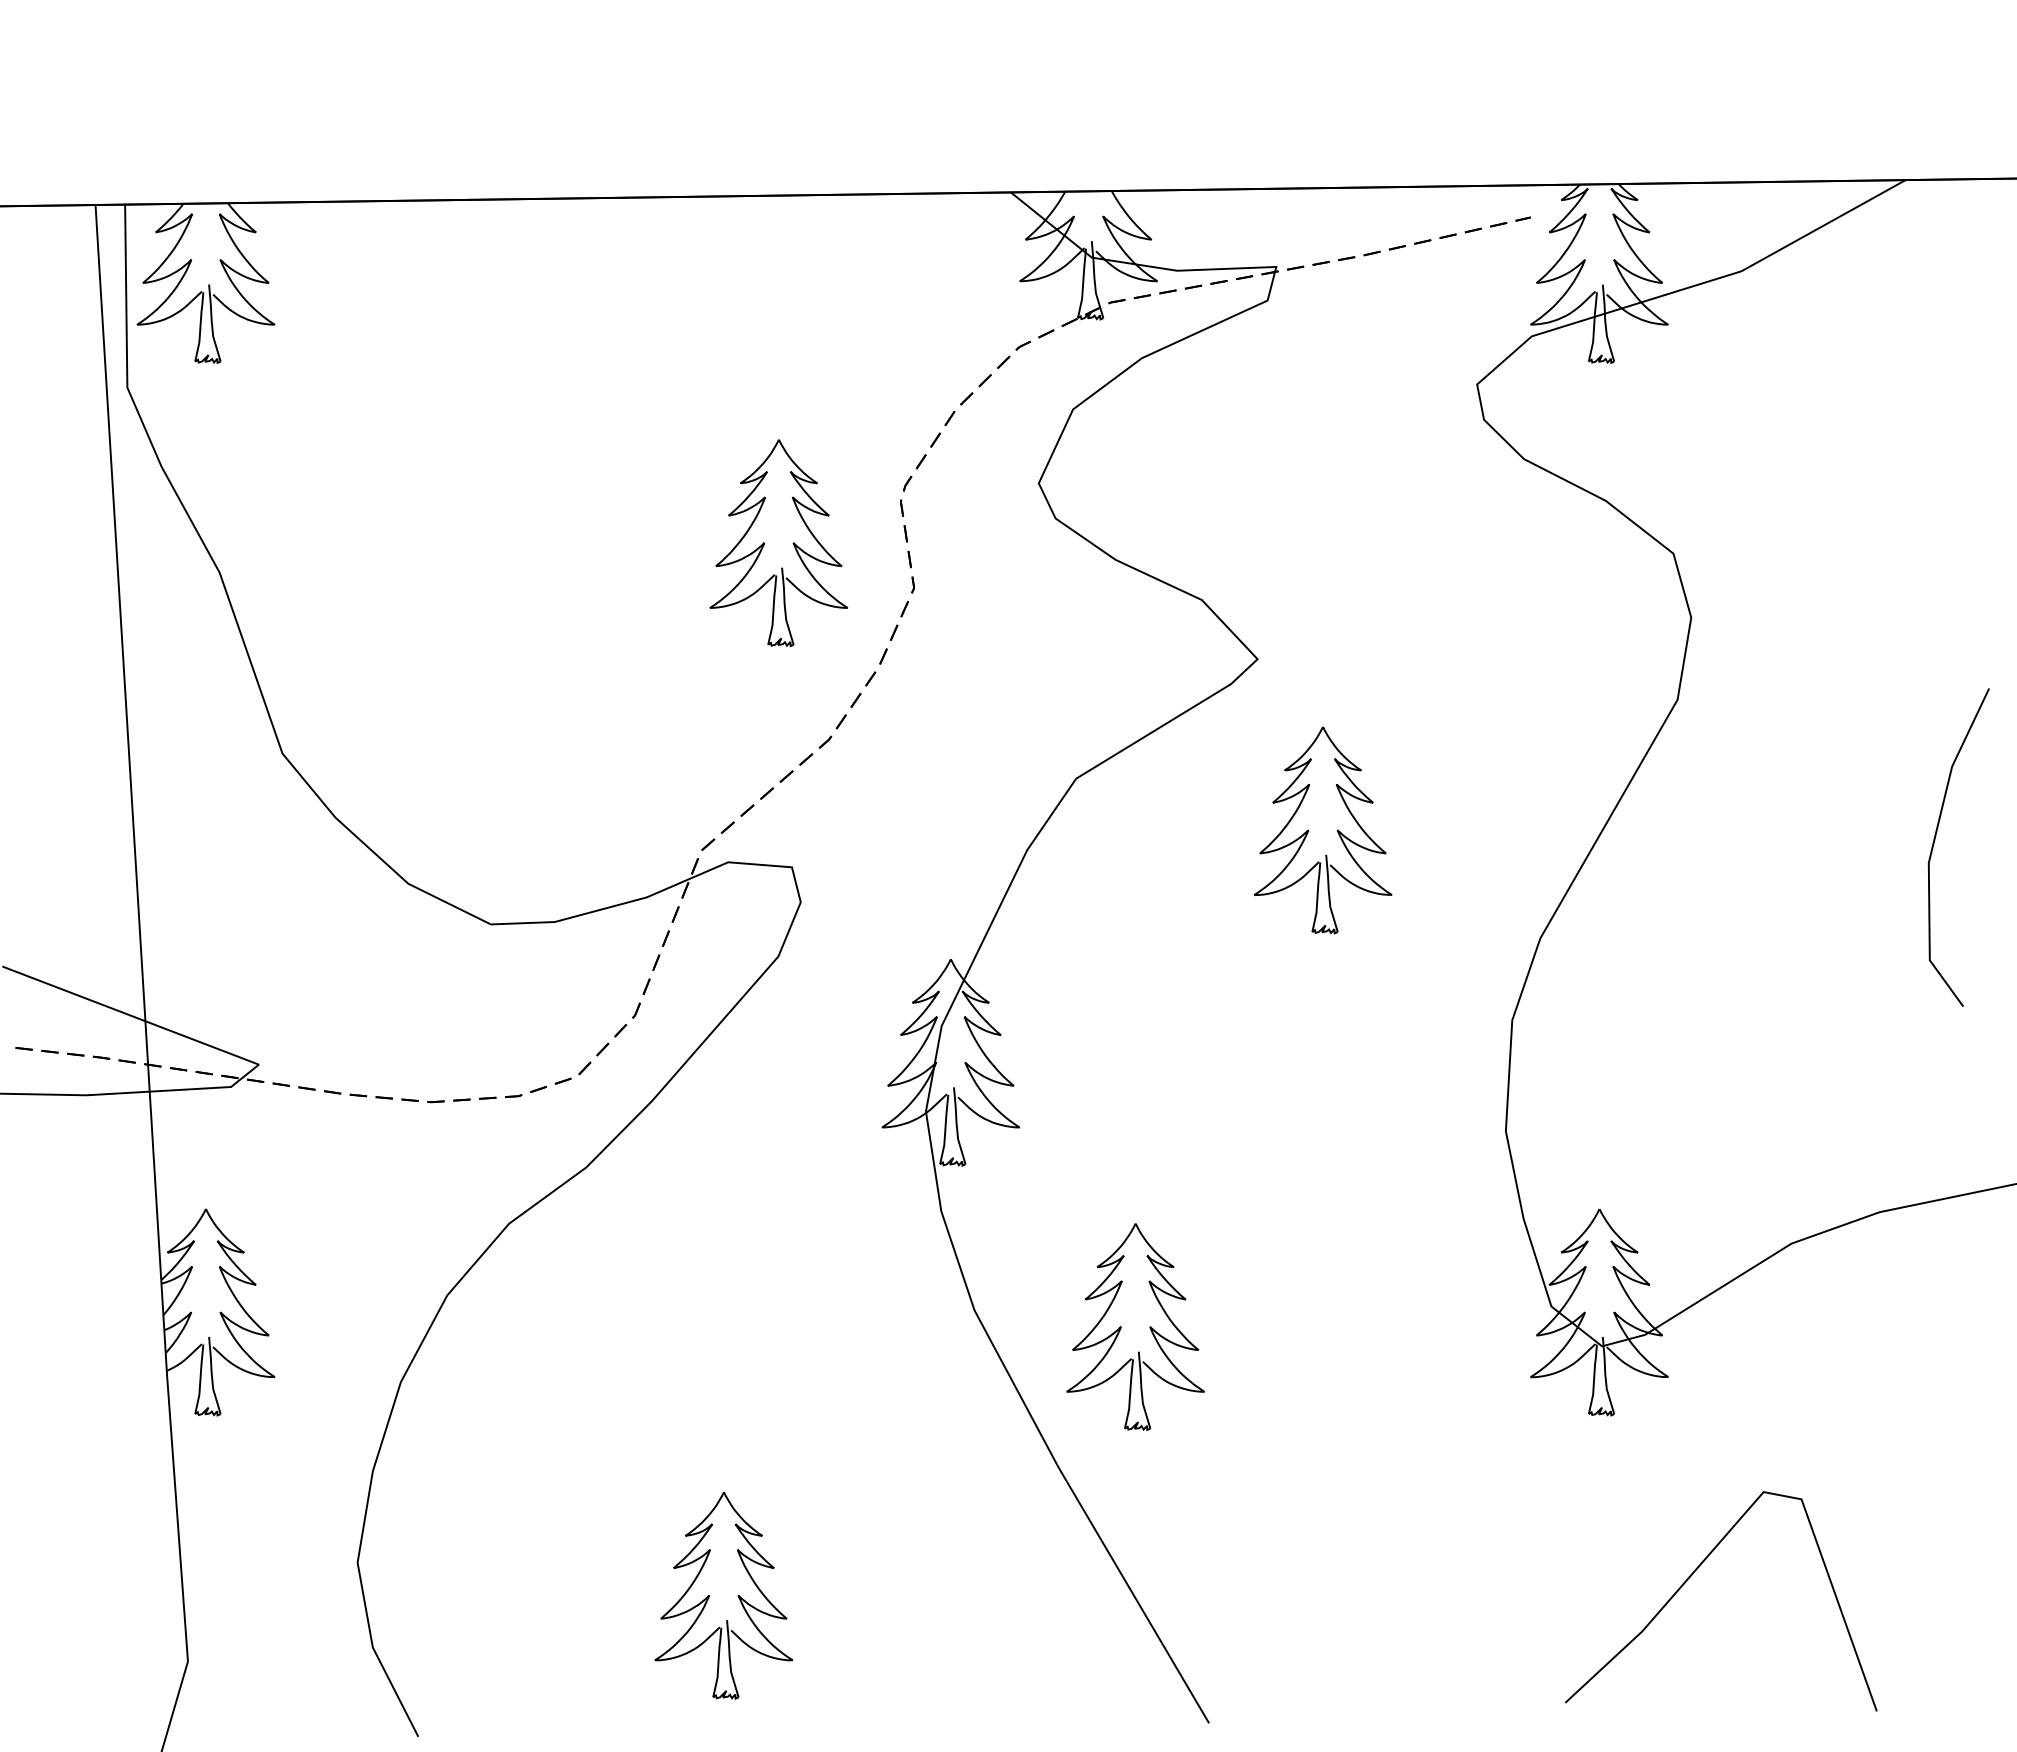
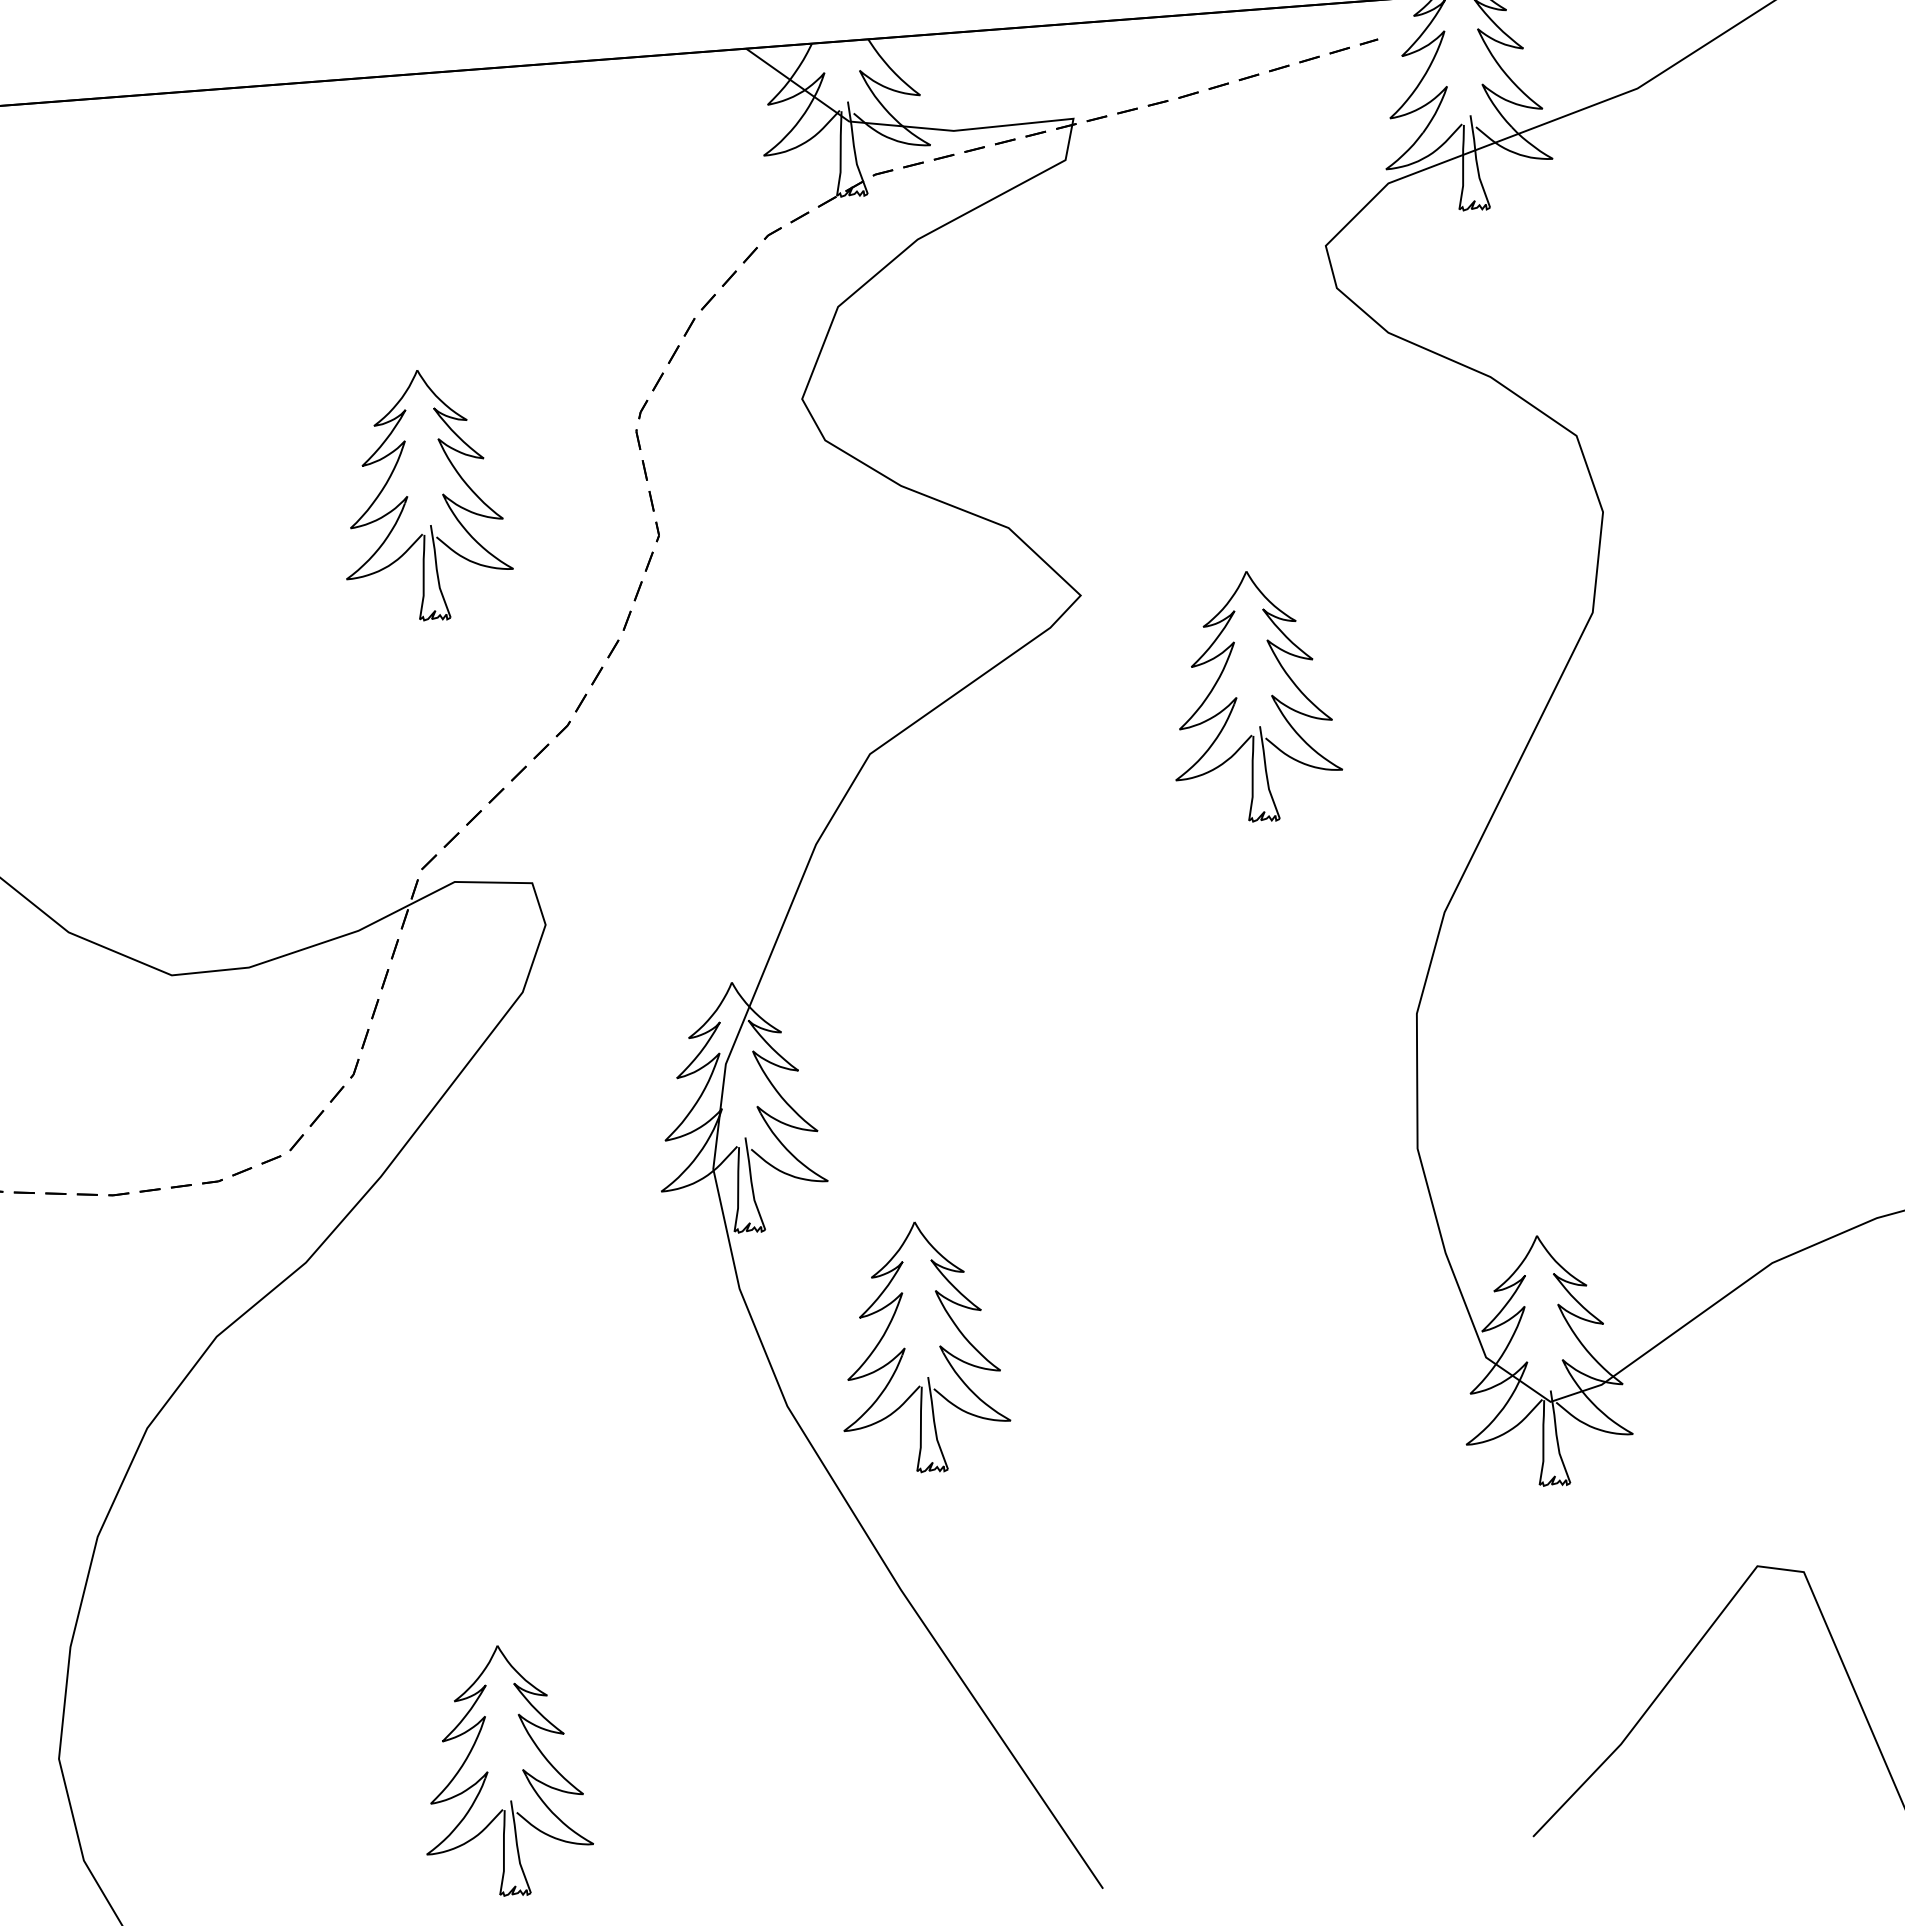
part: (778, 543) -> (424, 496), moved
part: (1322, 830) -> (1253, 696), moved
part: (1121, 1327) -> (905, 1349), moved

